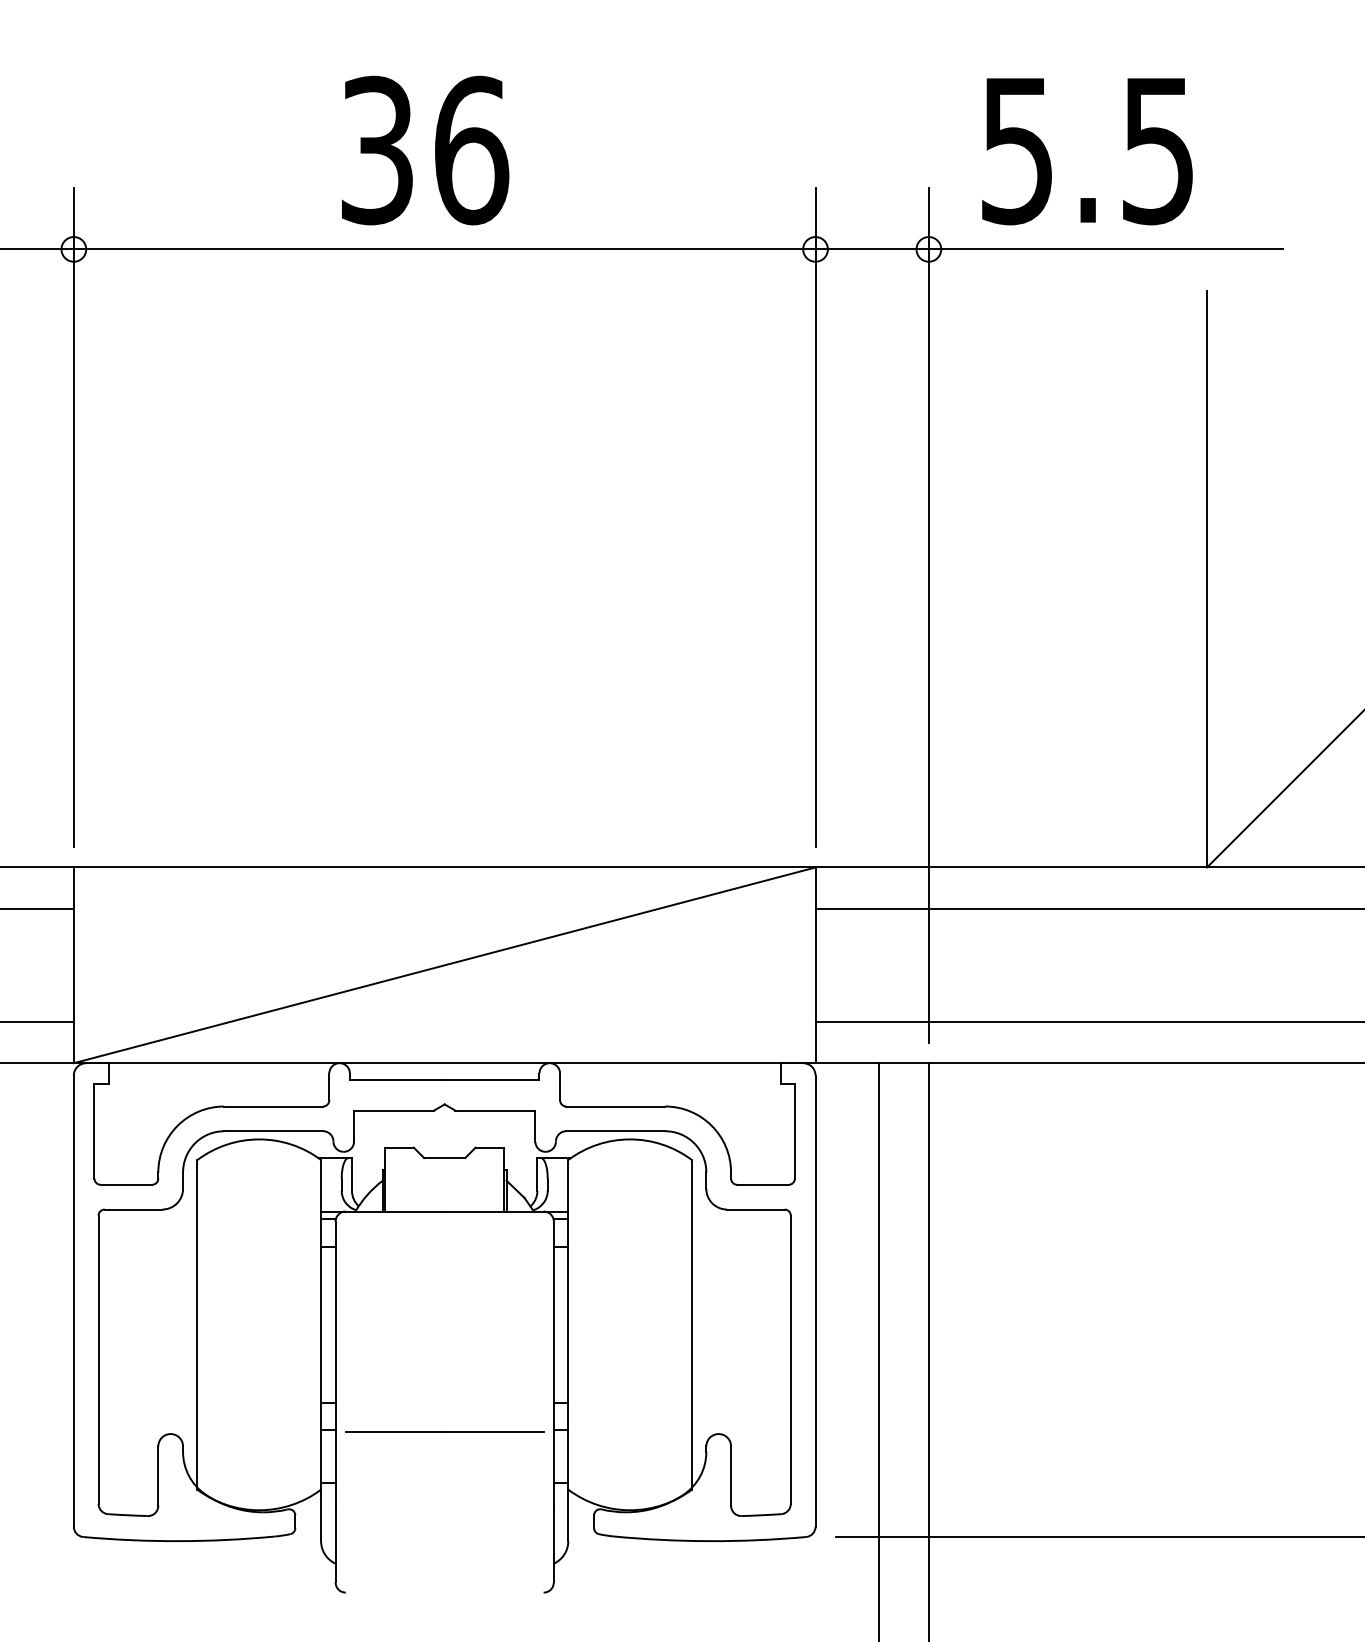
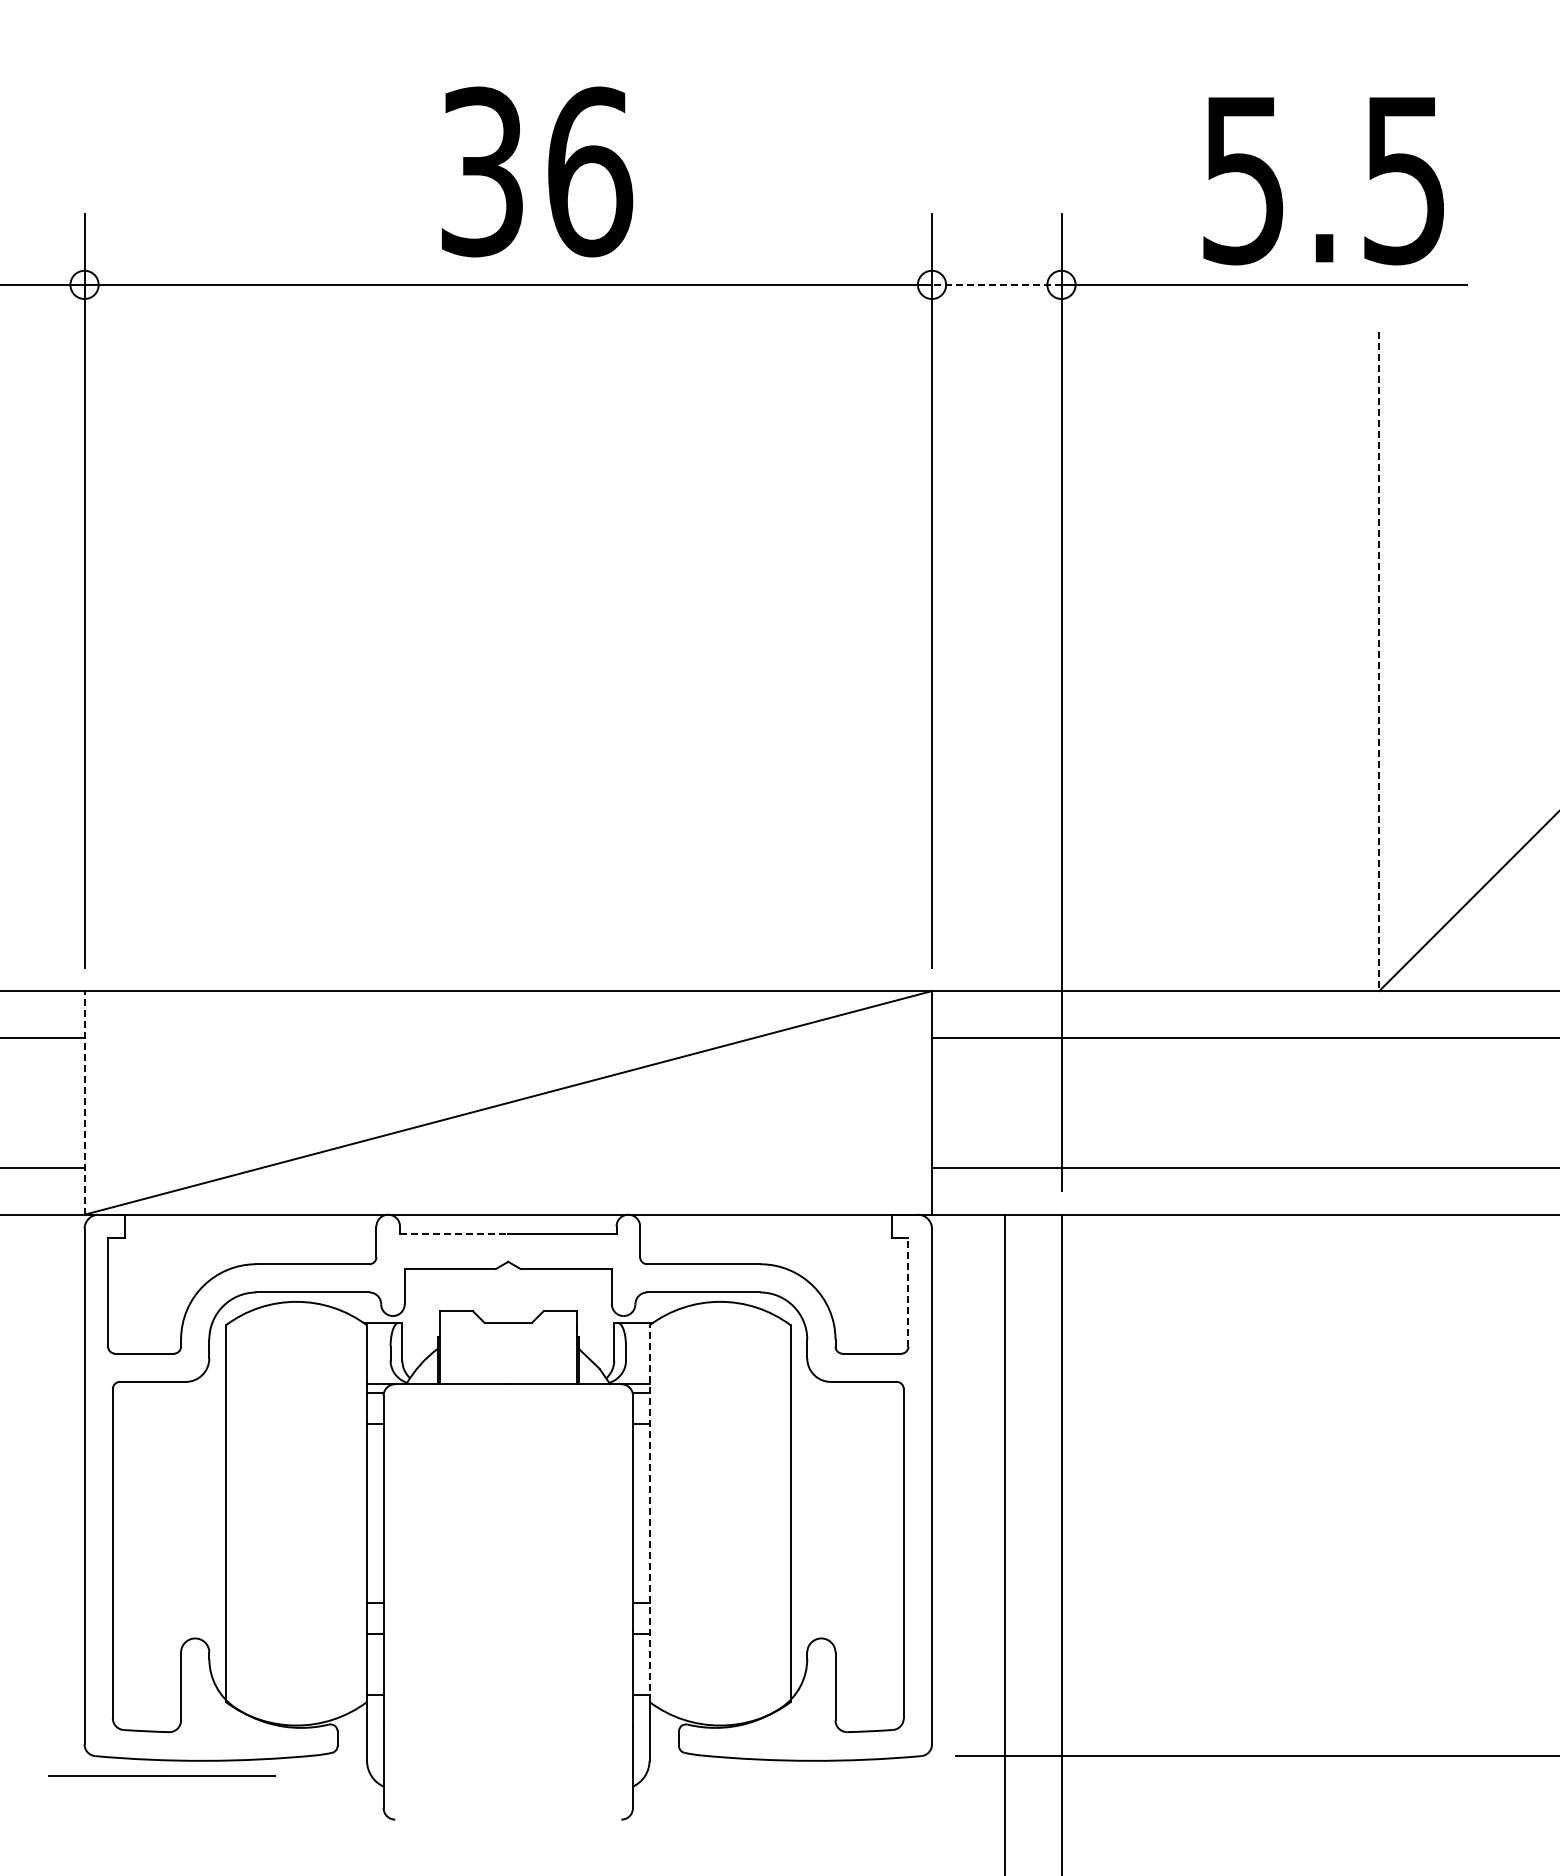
text: (425, 150) -> (537, 171), moved
text: (1087, 151) -> (1323, 181), moved
line: (871, 249) -> (996, 284), solid -> dashed
line: (1207, 579) -> (1379, 661), solid -> dashed
line: (73, 964) -> (84, 1102), solid -> dashed
line: (397, 1079) -> (454, 1233), solid -> dashed
line: (794, 1130) -> (908, 1291), solid -> dashed
line: (568, 1324) -> (649, 1513), solid -> dashed
line: (444, 1431) -> (161, 1775), moved

